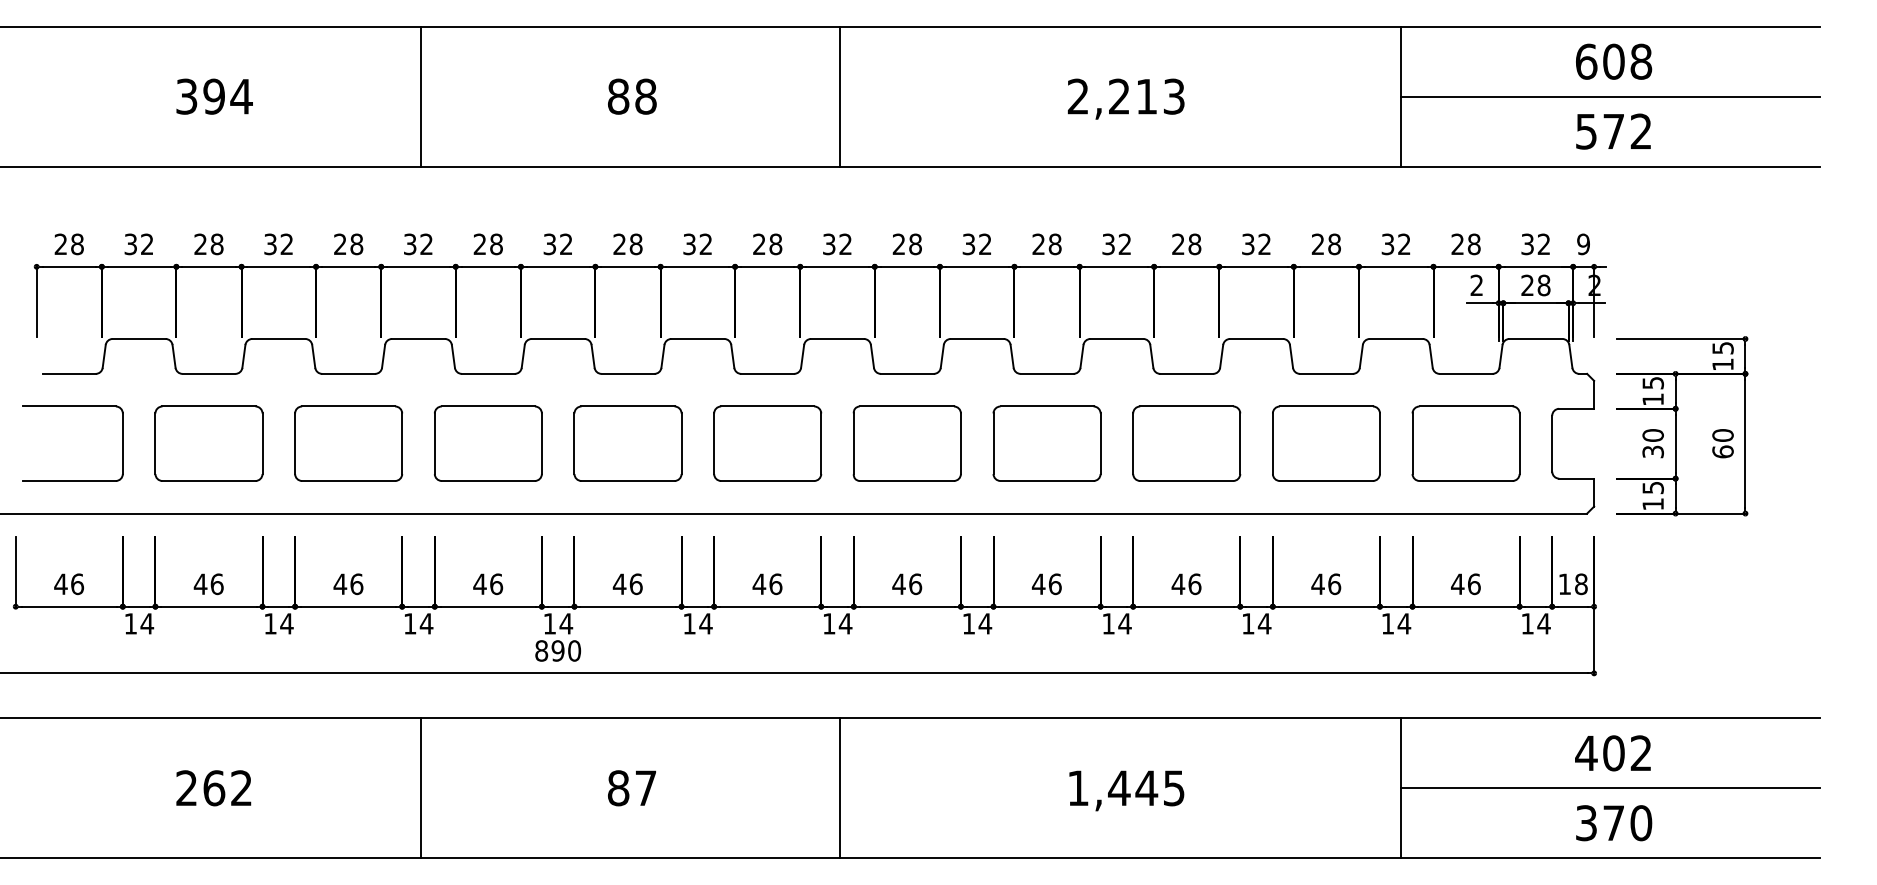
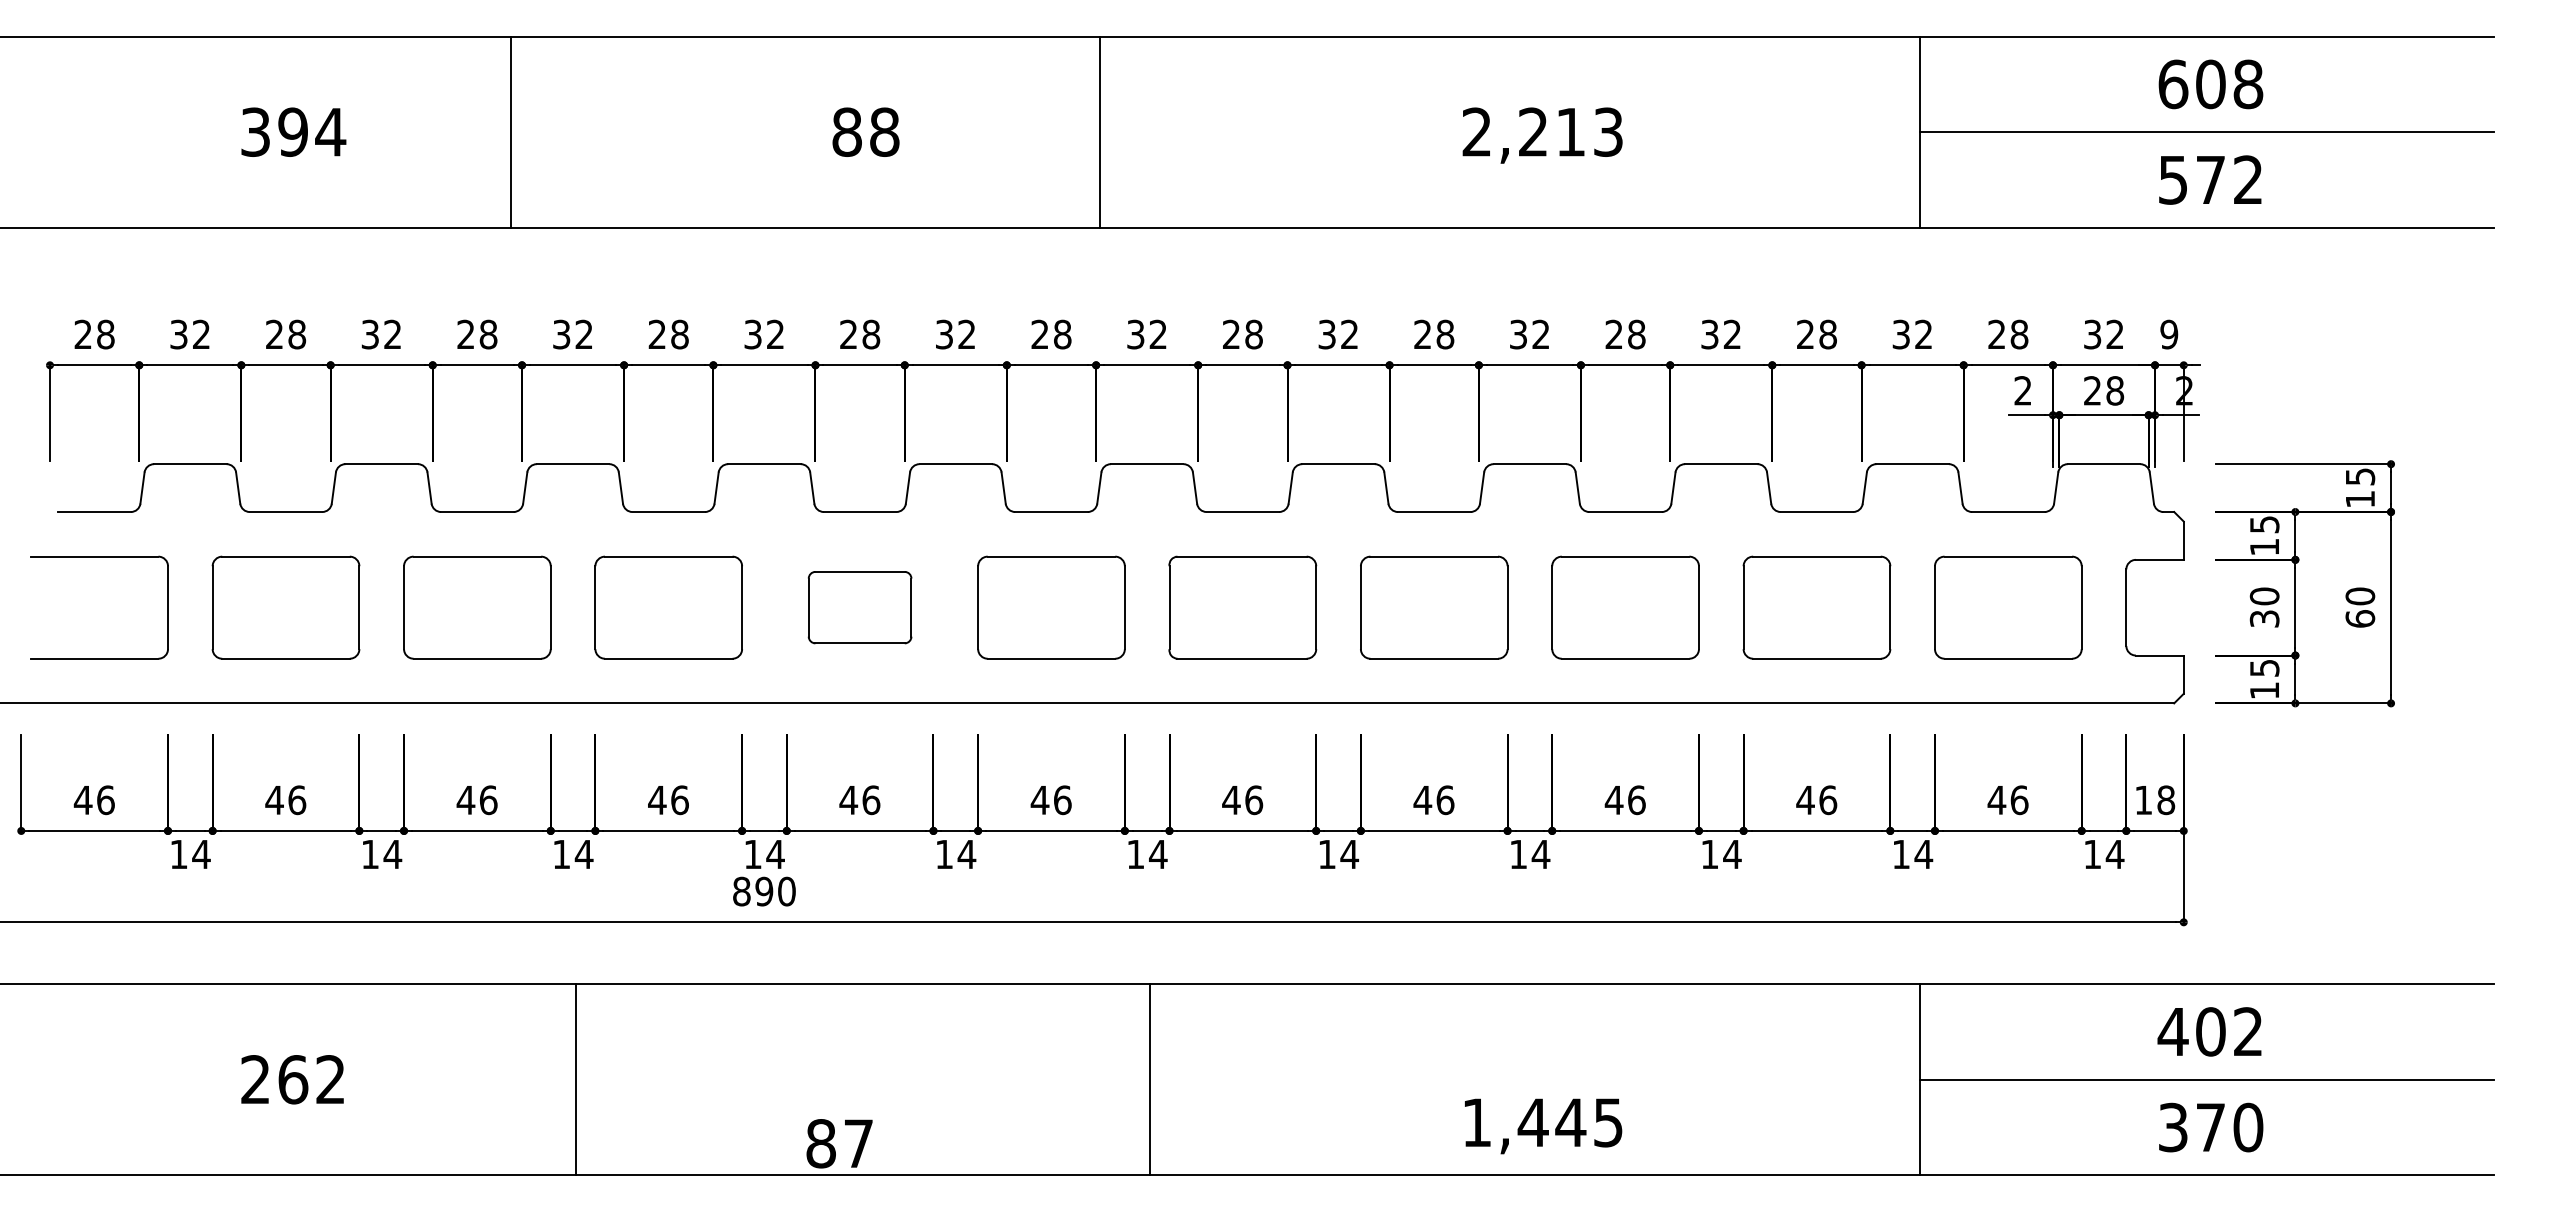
line: (421, 96) -> (511, 131), moved
line: (839, 96) -> (1100, 131), moved
part: (627, 443) -> (859, 607), size x0.7
text: (631, 788) -> (839, 1143), moved
text: (1126, 791) -> (1543, 1126), moved

